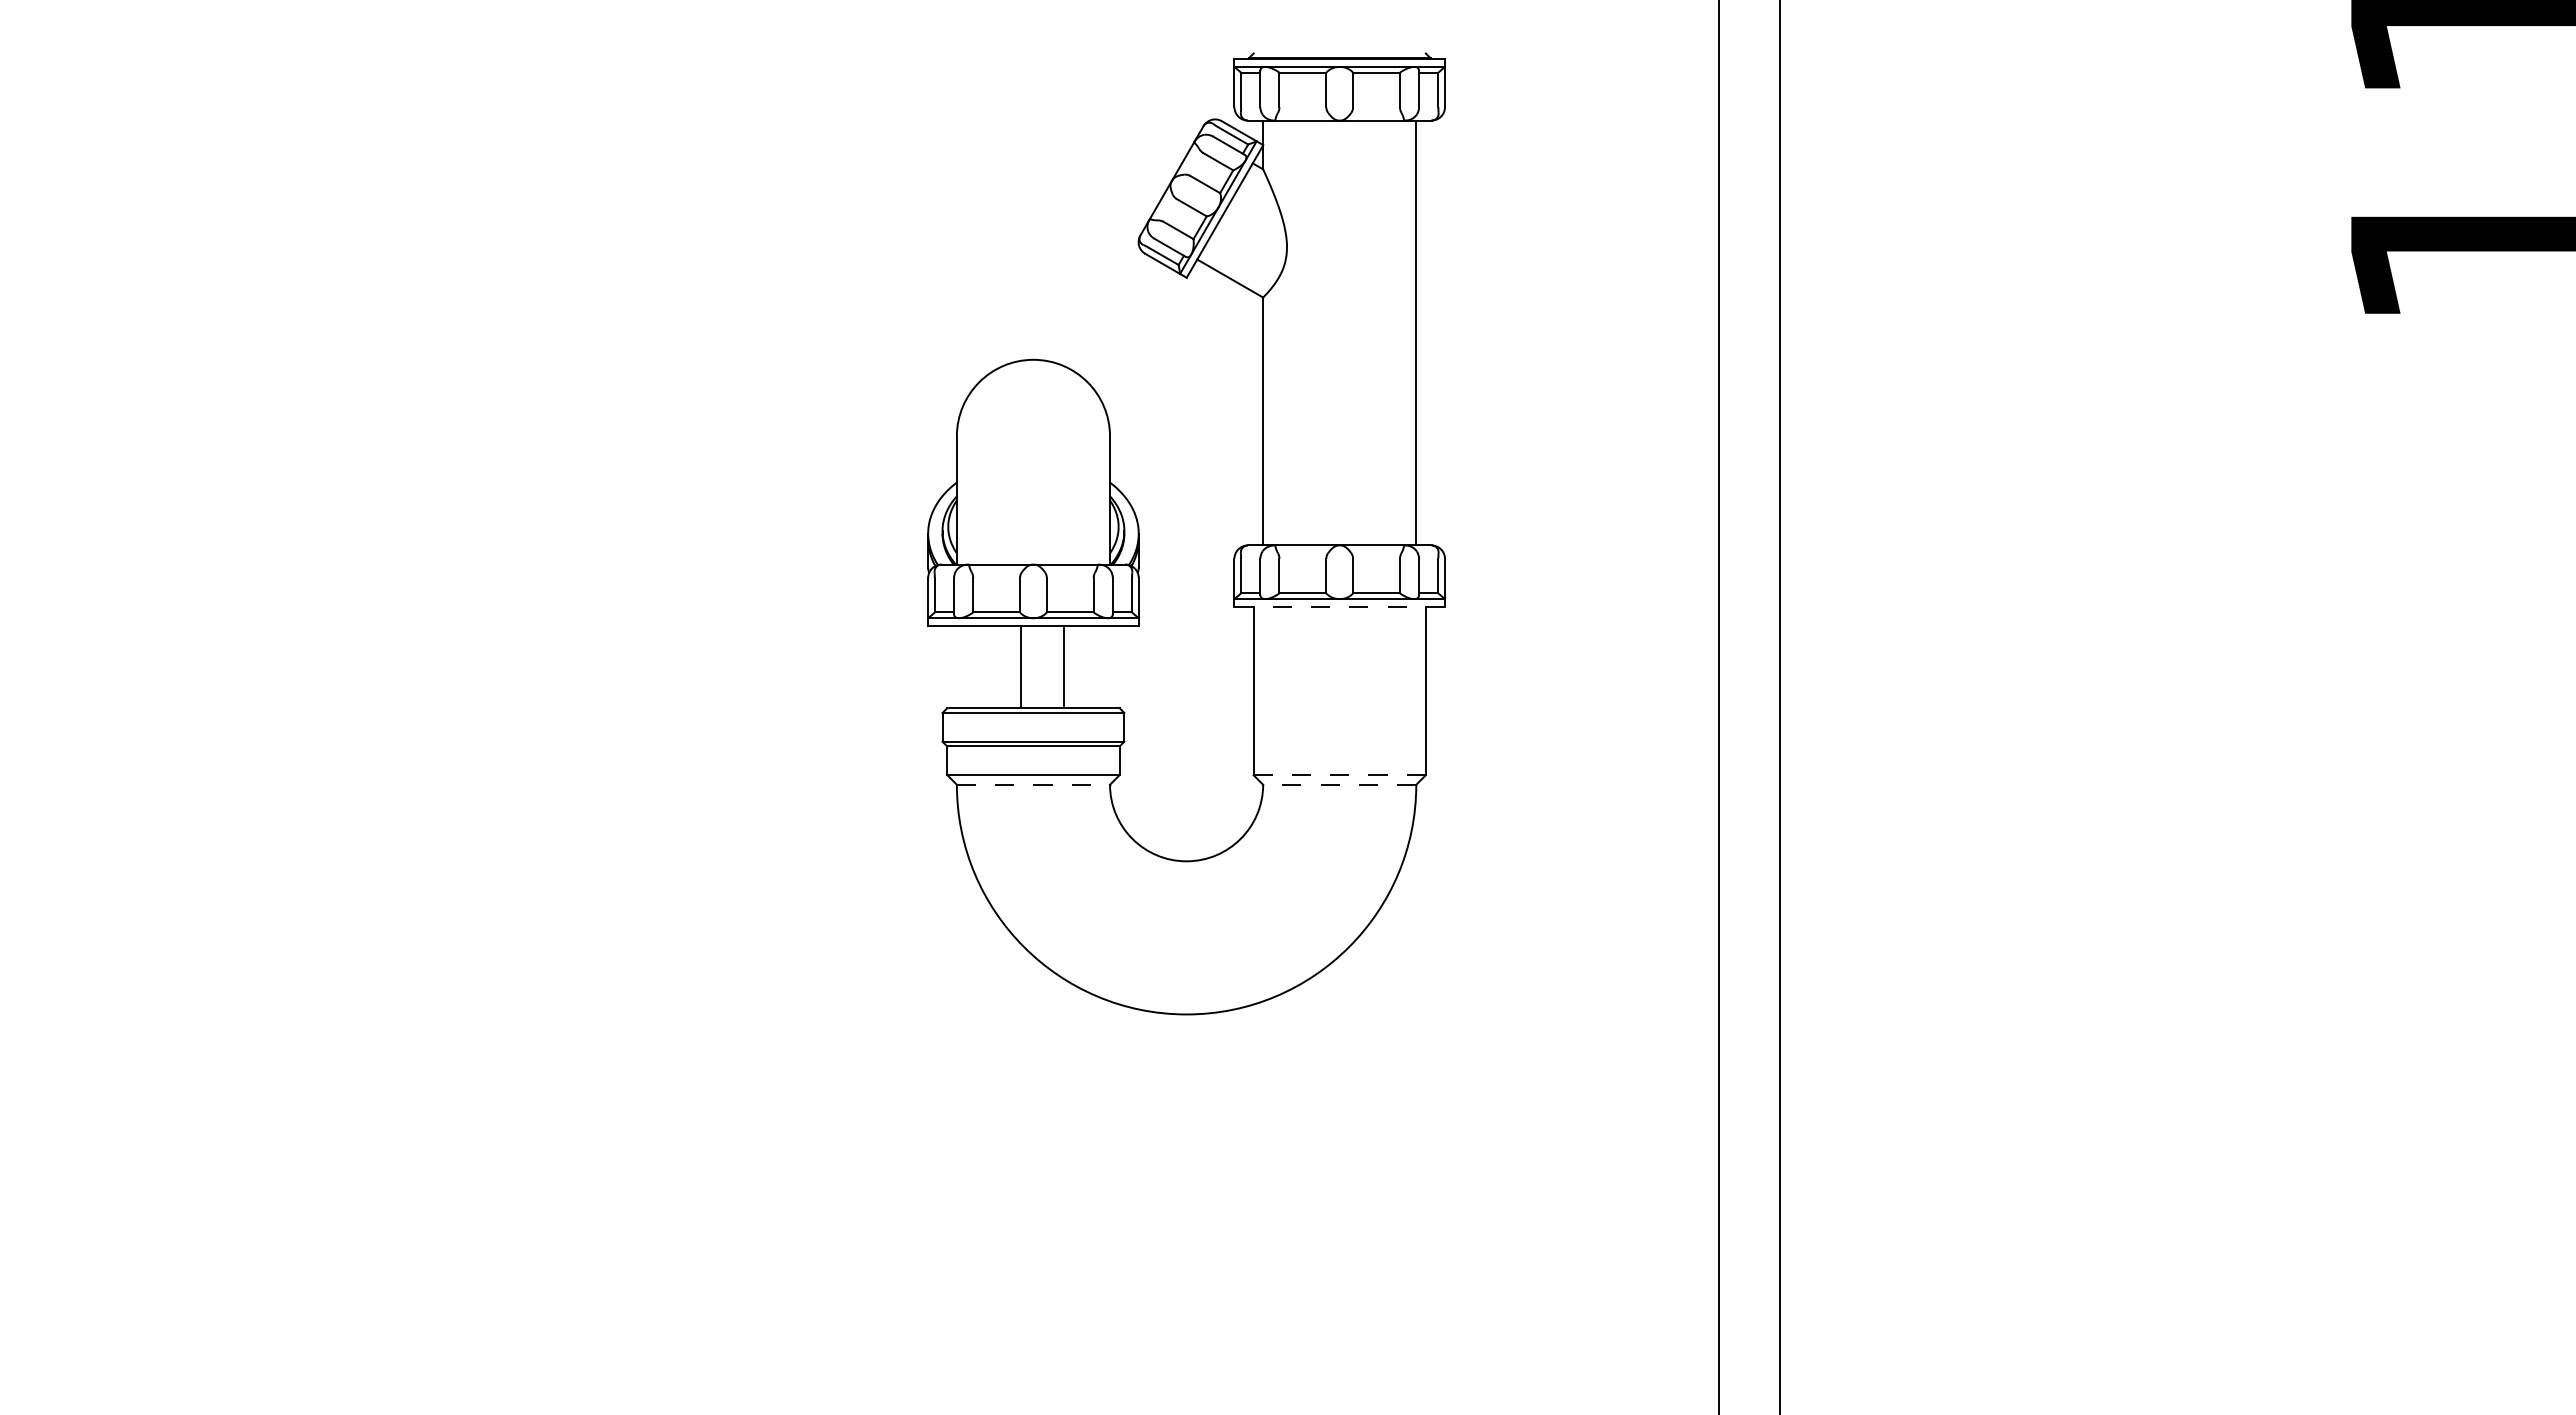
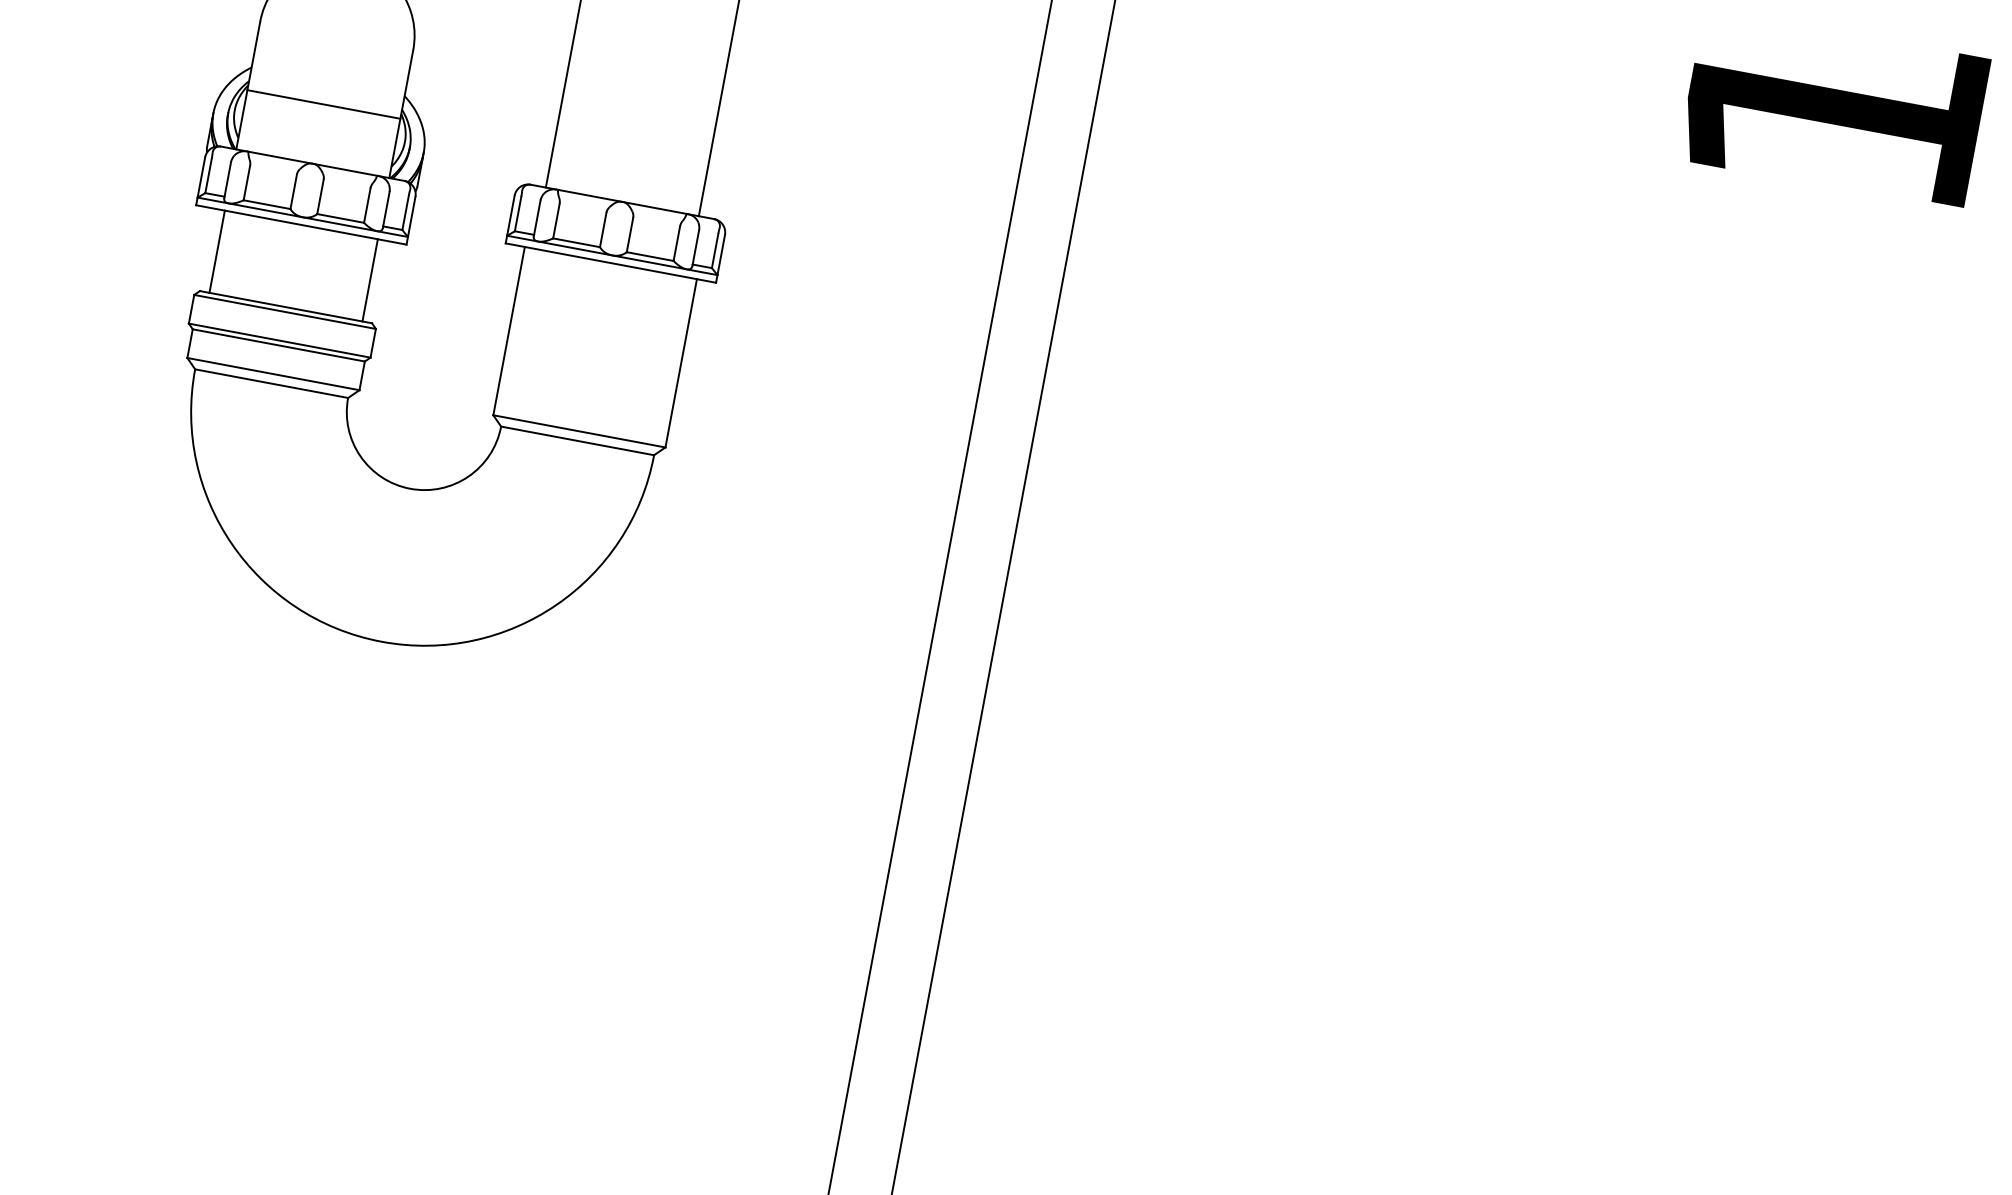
line: (1033, 505) -> (323, 104), added
line: (1339, 606) -> (610, 262), dashed -> solid
line: (1020, 666) -> (216, 251), moved
line: (1064, 666) -> (370, 279), moved
line: (1340, 775) -> (580, 431), dashed -> solid
line: (1033, 784) -> (271, 383), dashed -> solid
line: (1339, 784) -> (577, 440), dashed -> solid

